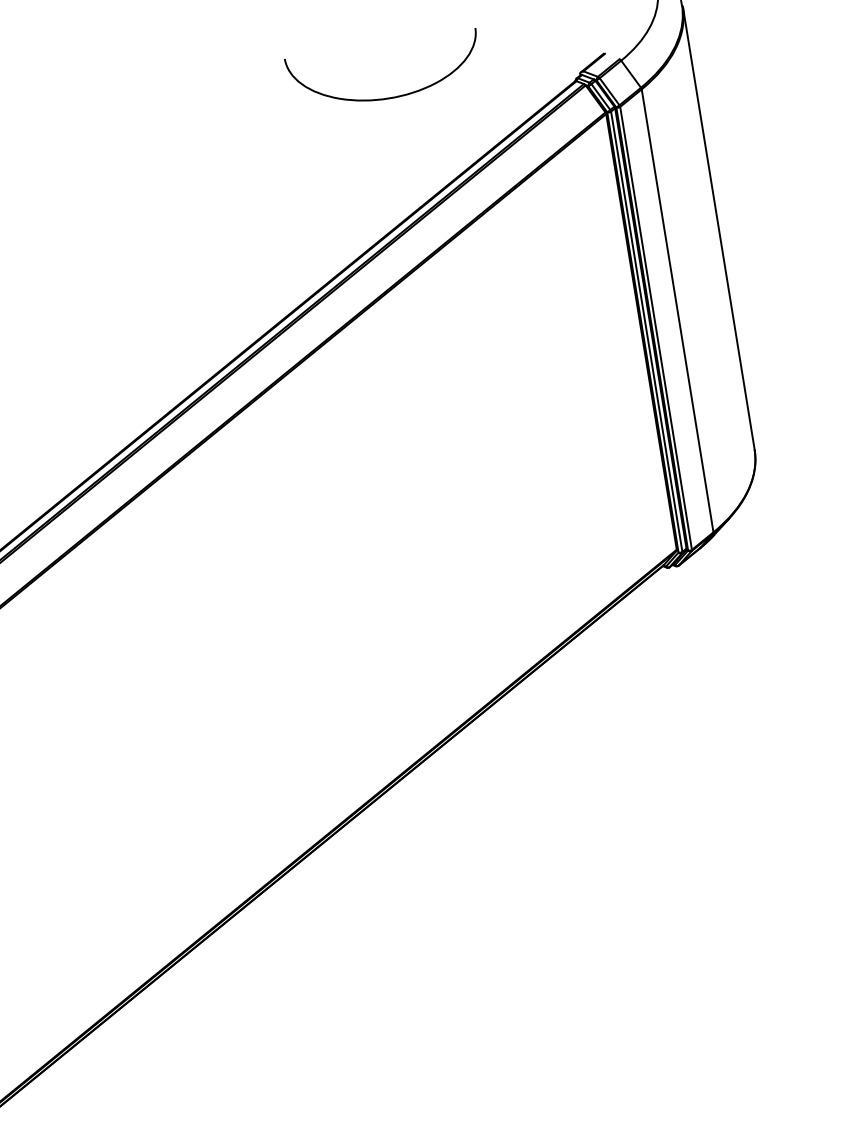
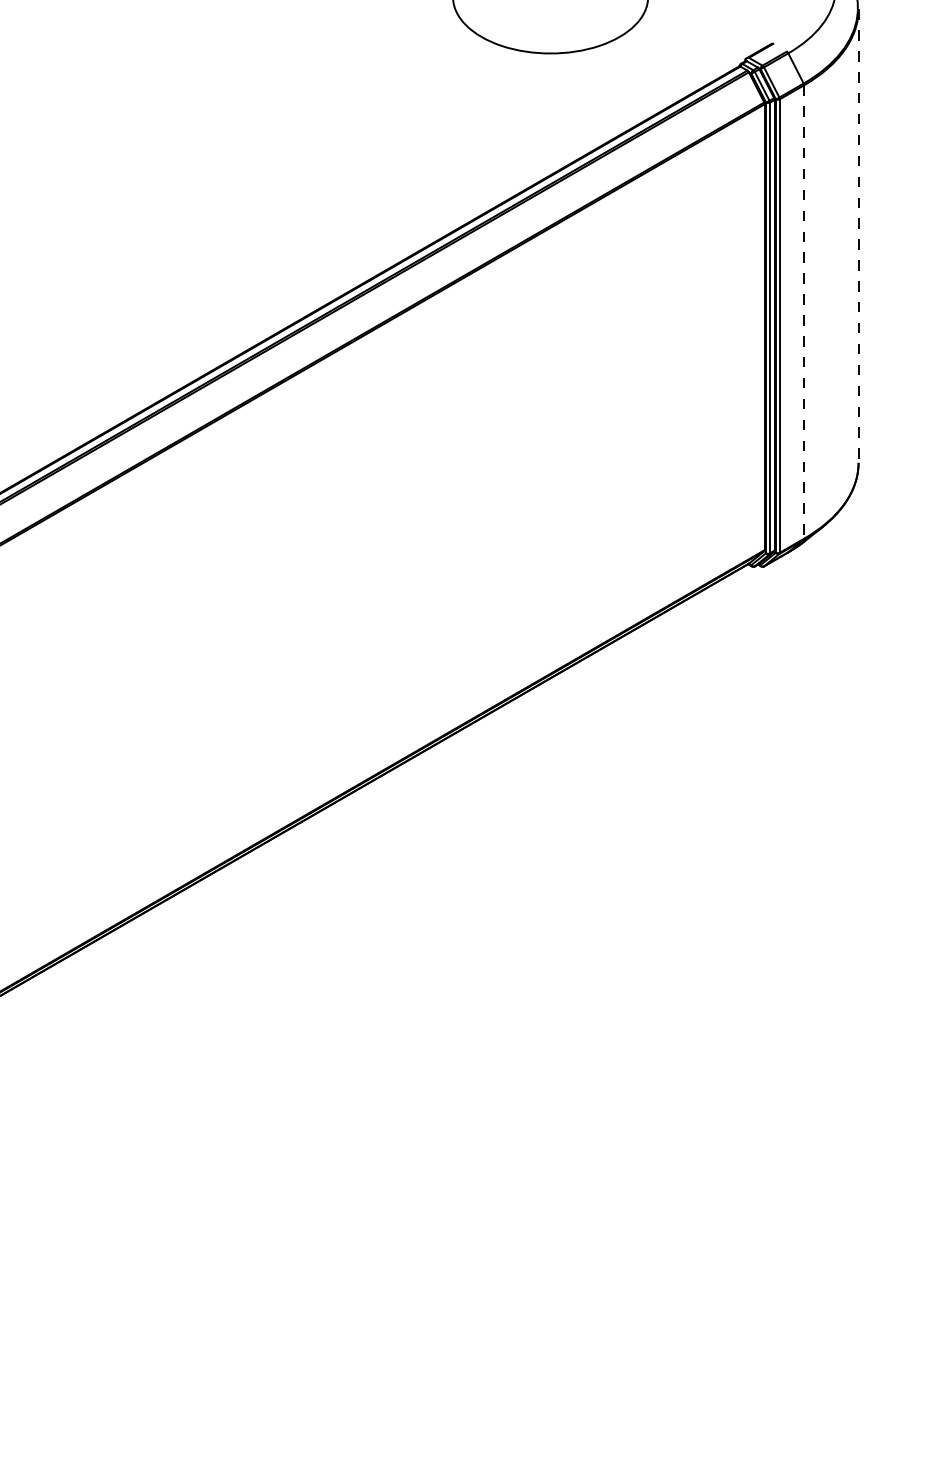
line: (718, 228) -> (858, 236), solid -> dashed
line: (677, 310) -> (804, 311), solid -> dashed

